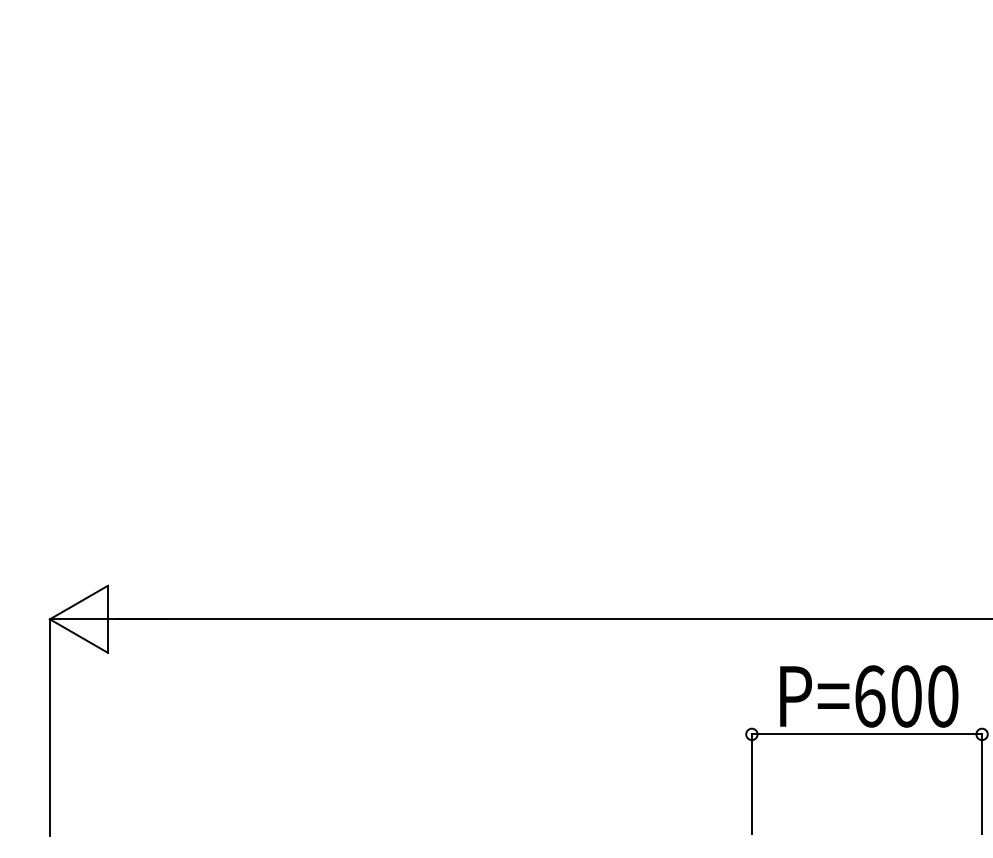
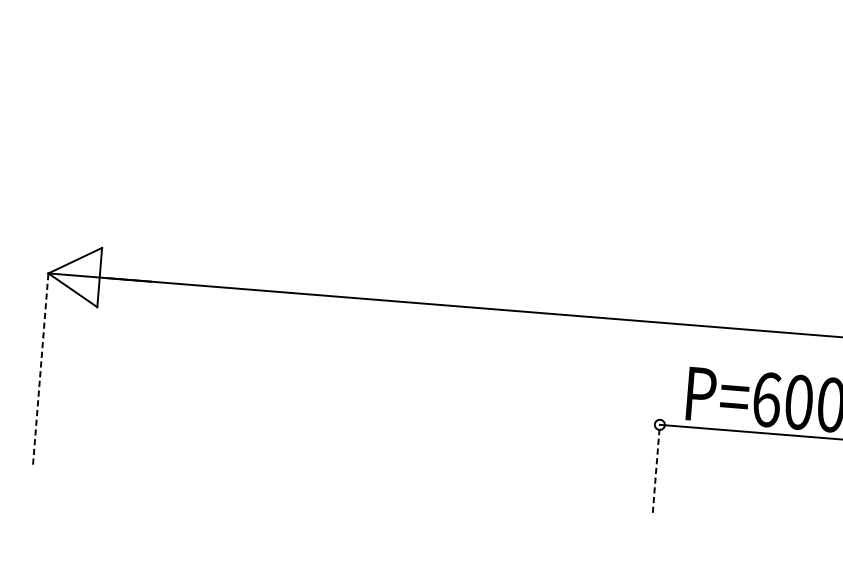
line: (49, 727) -> (40, 368), solid -> dashed
line: (751, 783) -> (656, 468), solid -> dashed

